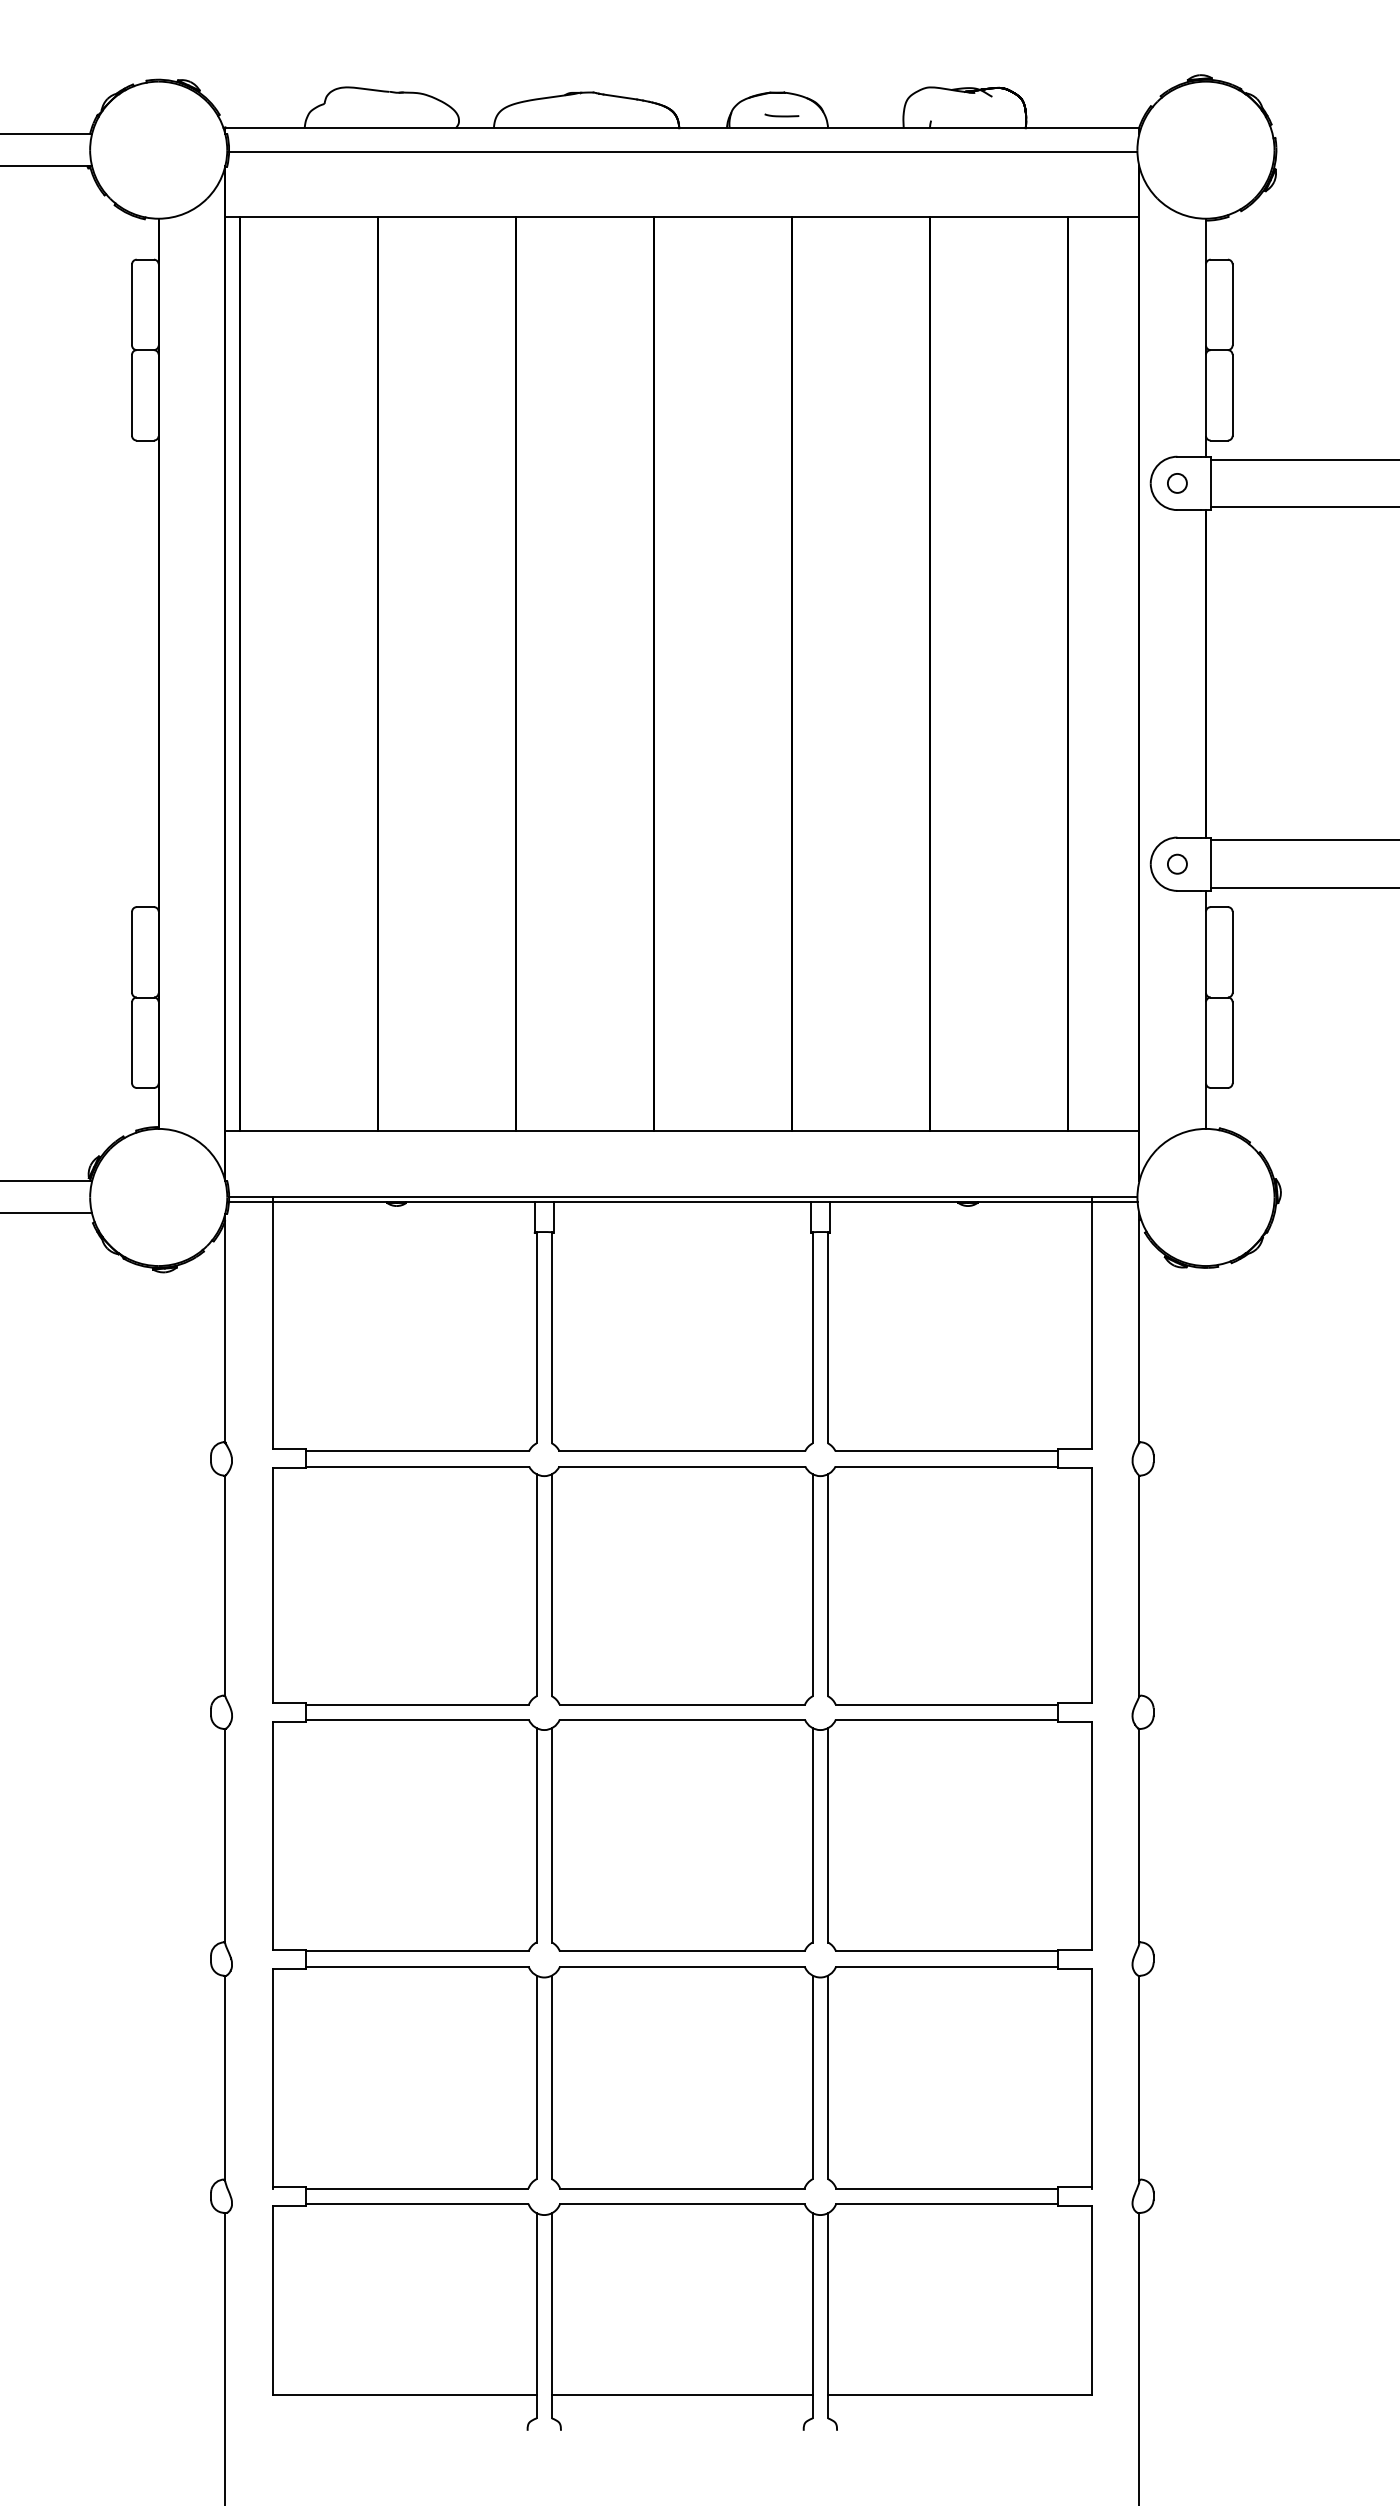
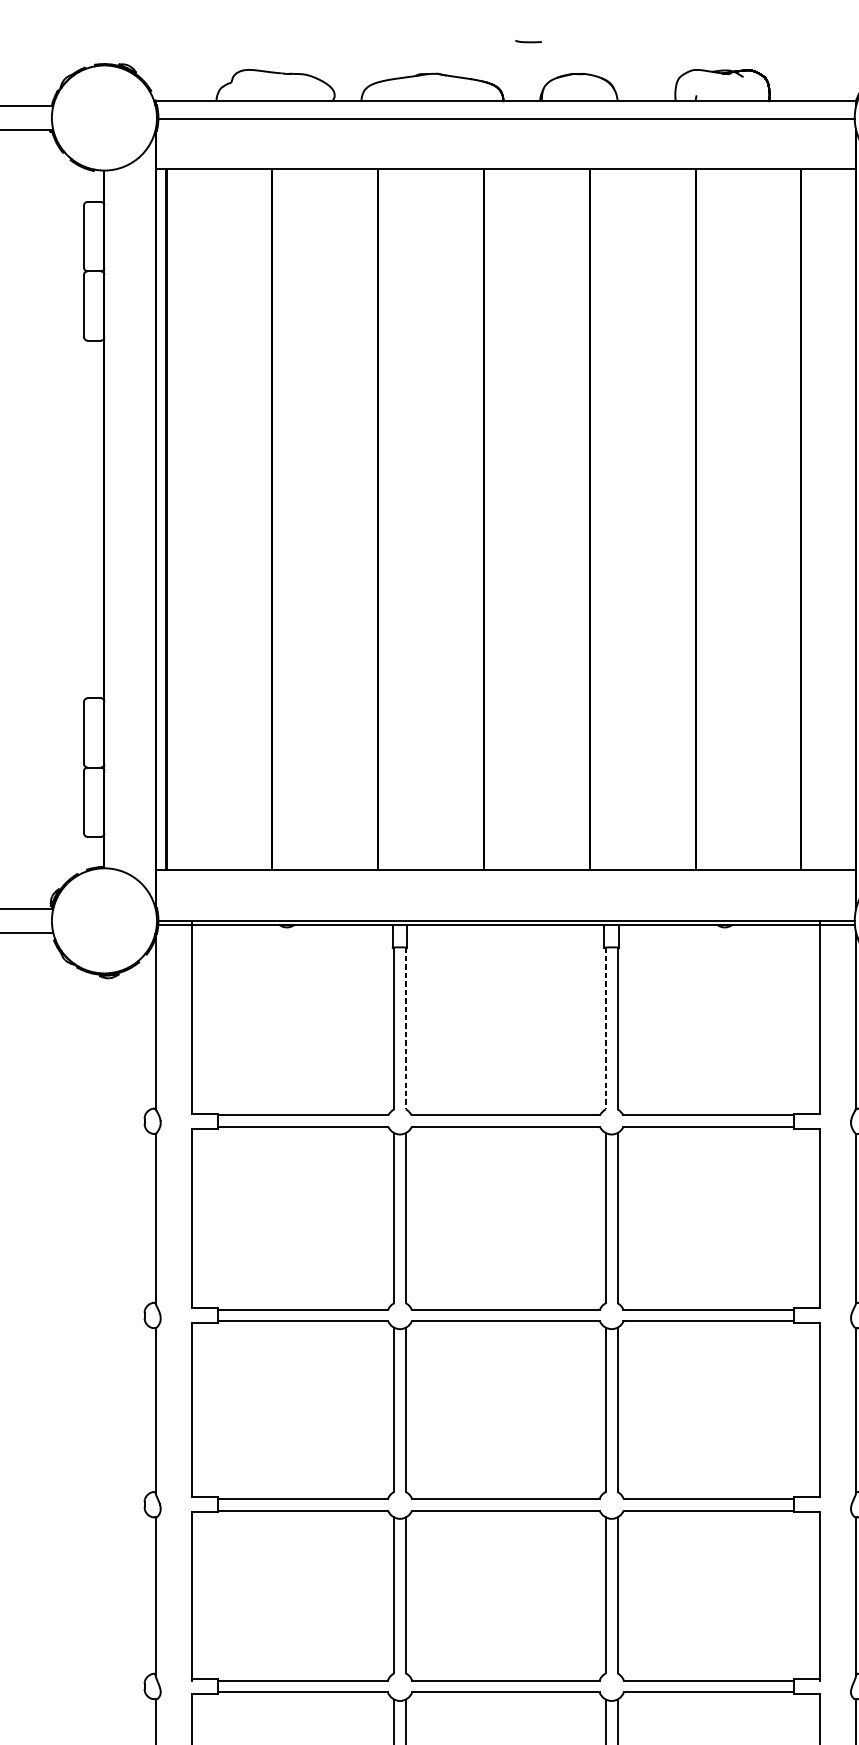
curve: (781, 115) -> (528, 41), moved
line: (551, 1337) -> (405, 1028), solid -> dashed
line: (812, 1337) -> (605, 1028), solid -> dashed

